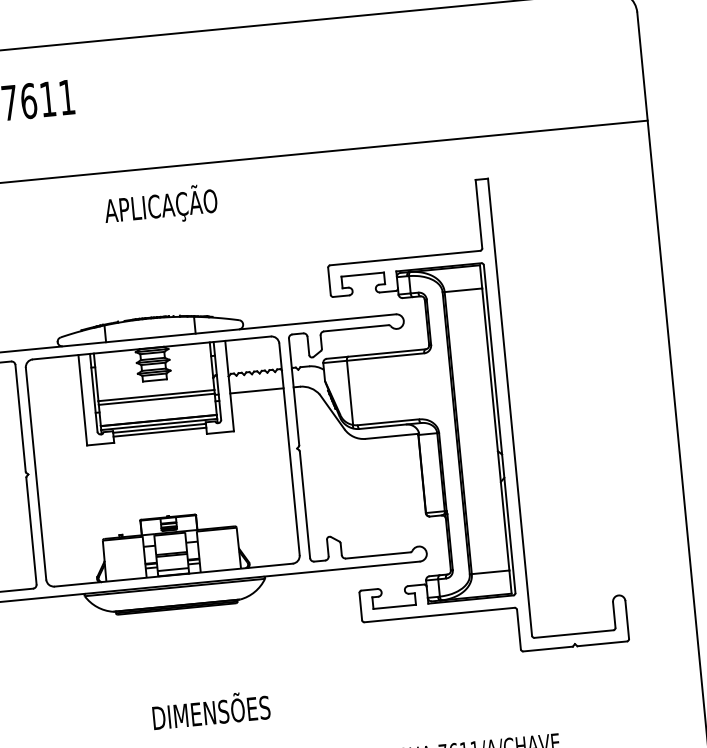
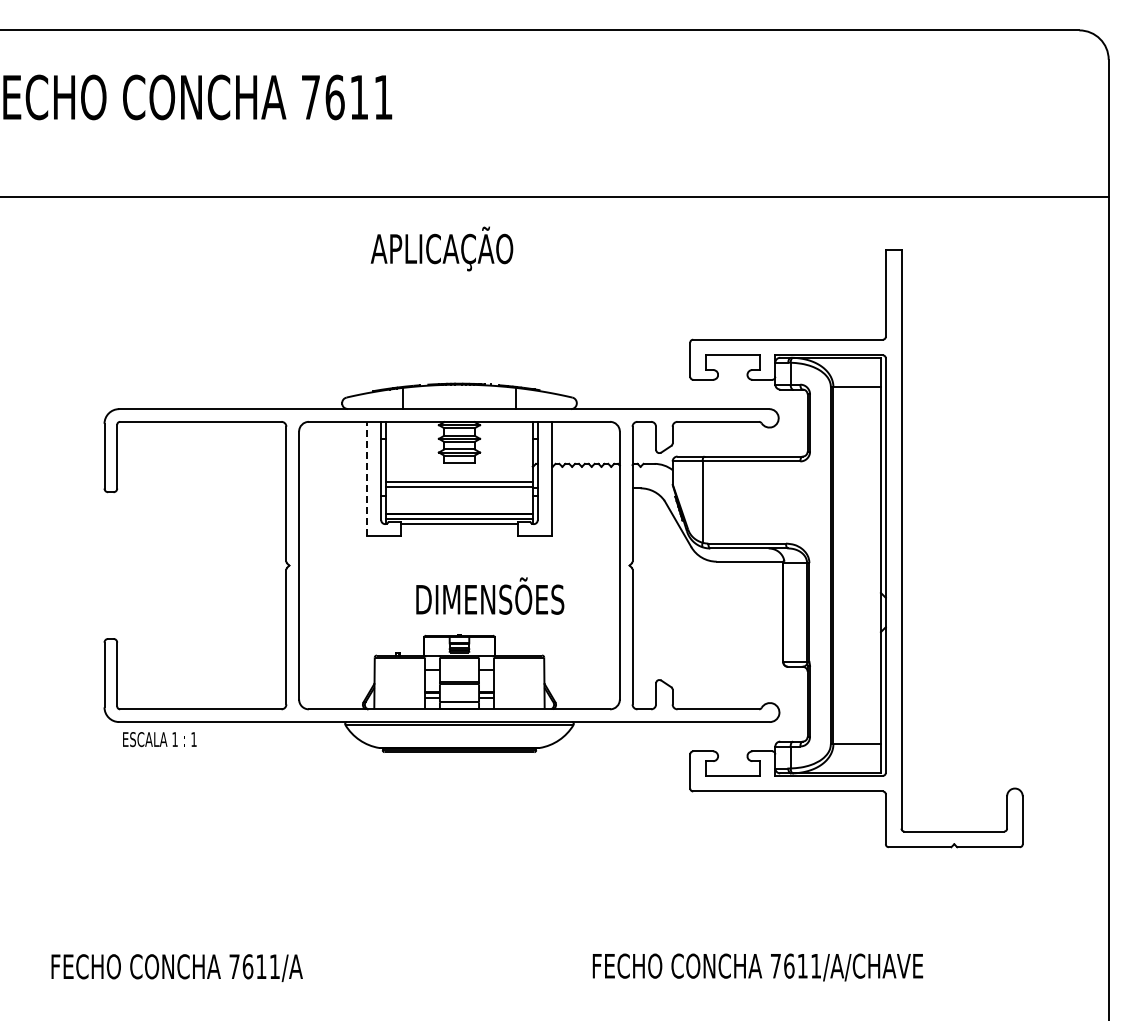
text: (160, 205) -> (441, 248), moved
line: (256, 391) -> (585, 488), removed
line: (82, 399) -> (366, 478), solid -> dashed
line: (159, 432) -> (459, 528), removed
text: (211, 709) -> (490, 595), moved

